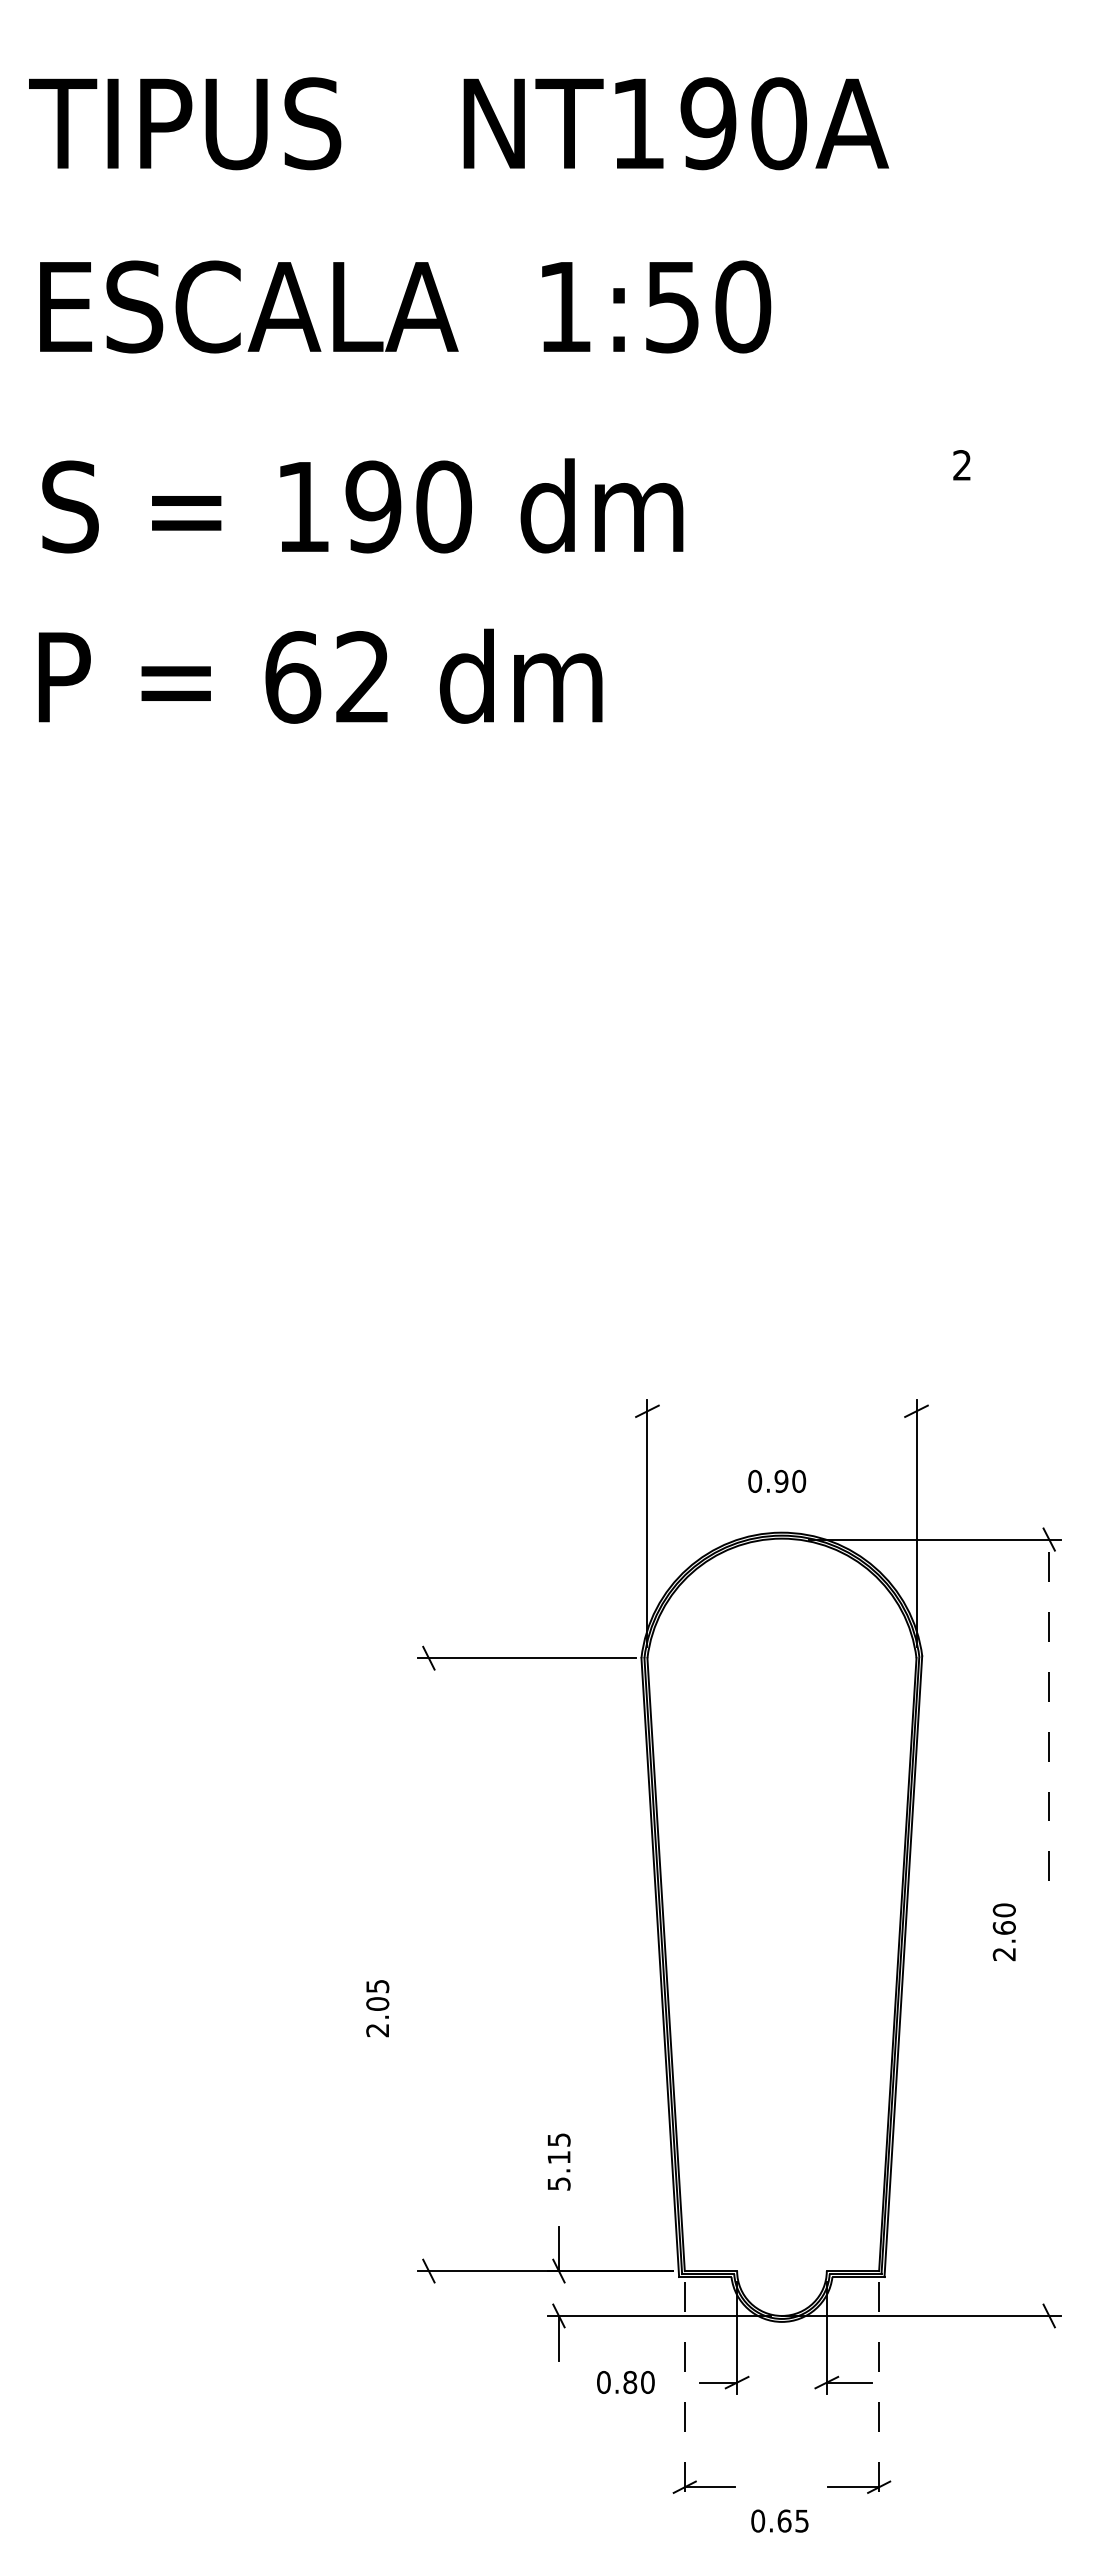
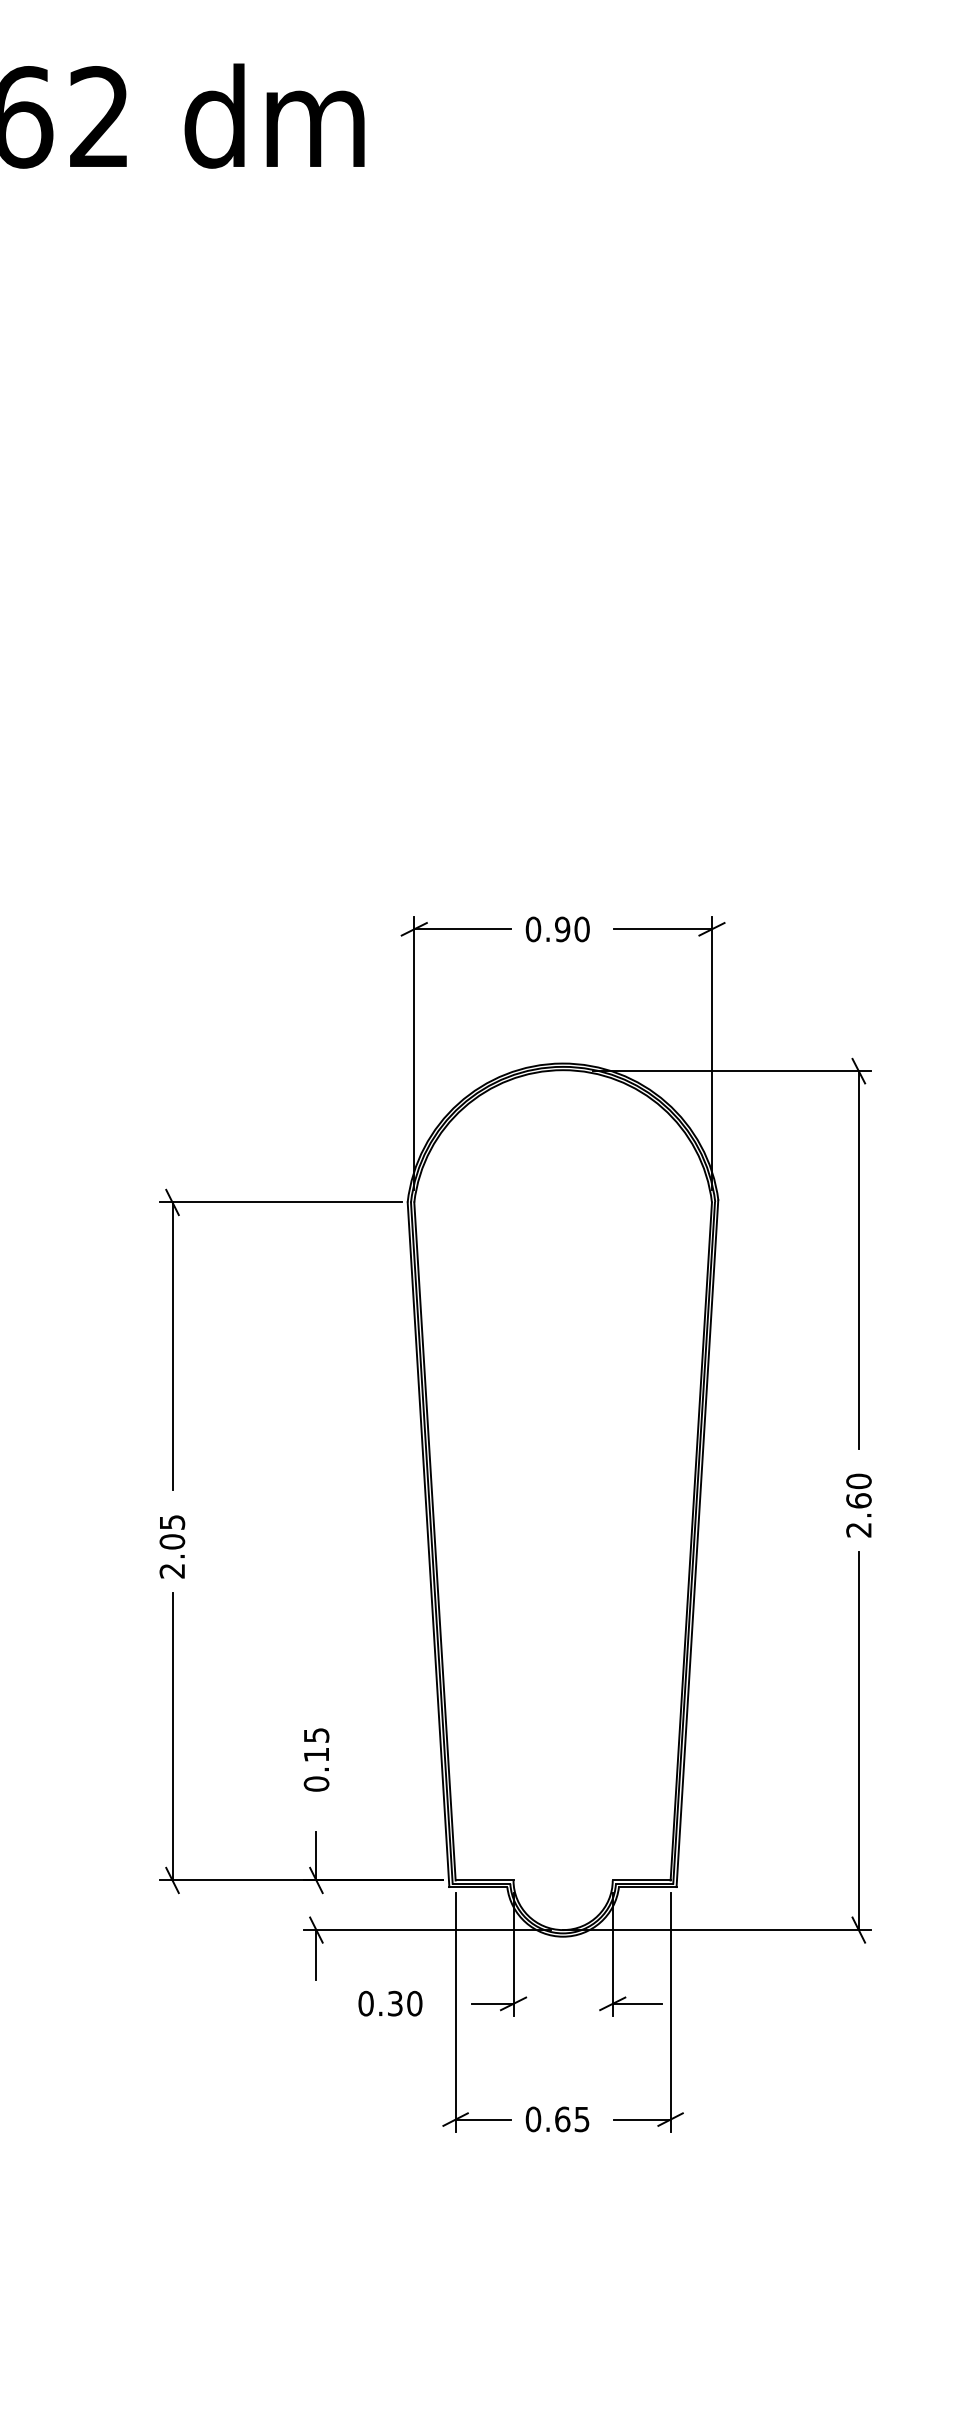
line: (691, 1411) -> (463, 929), added
line: (872, 1411) -> (663, 929), added
text: (777, 1481) -> (558, 929), moved
line: (1049, 1710) -> (859, 1260), dashed -> solid
line: (428, 1788) -> (172, 1346), added
text: (1003, 1932) -> (858, 1505), moved
text: (377, 2008) -> (172, 1546), moved
line: (428, 2141) -> (172, 1737), added
line: (1049, 2144) -> (859, 1740), added
text: (558, 2183) -> (315, 1783), 5.15 -> 0.15
text: (630, 2382) -> (395, 2003), 0.80 -> 0.30
line: (684, 2391) -> (455, 2013), dashed -> solid
line: (879, 2391) -> (671, 2013), dashed -> solid
text: (779, 2520) -> (557, 2118), moved

